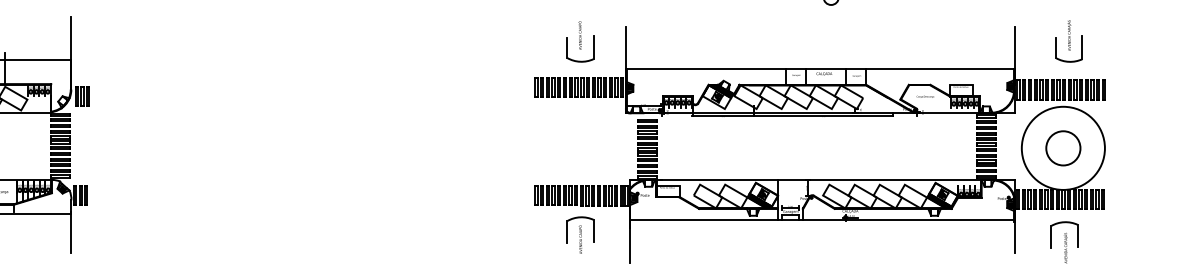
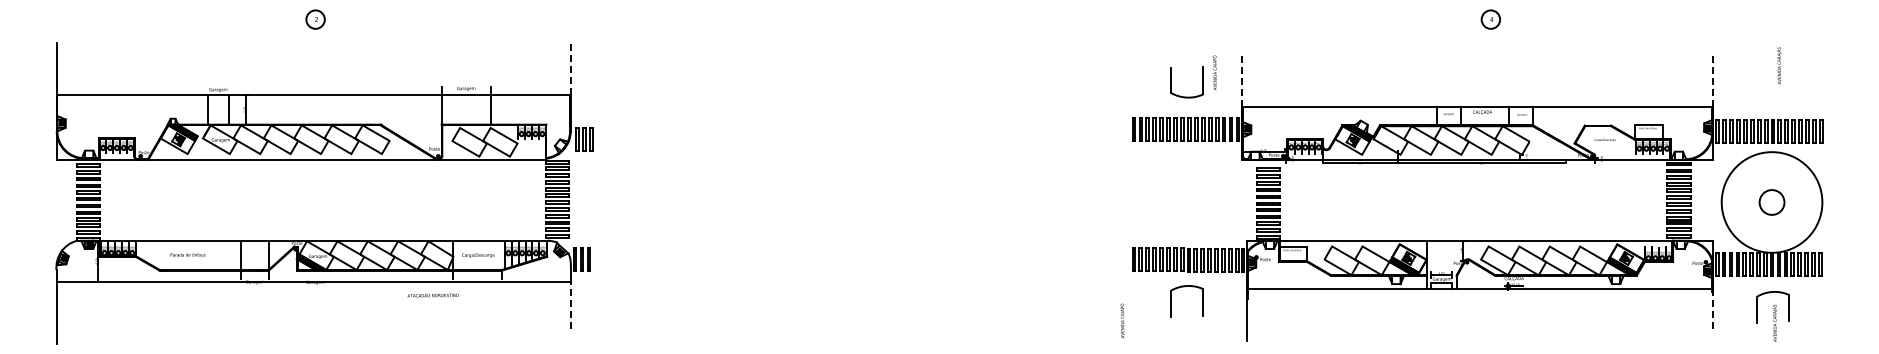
text: (579, 35) -> (1214, 72), moved
line: (71, 38) -> (570, 69), solid -> dashed
line: (626, 47) -> (1242, 80), solid -> dashed
line: (1015, 47) -> (1713, 80), solid -> dashed
part: (1068, 60) -> (1778, 96), removed
circle: (1062, 148) -> (1771, 202), size x0.6
line: (71, 232) -> (570, 304), solid -> dashed
line: (1015, 236) -> (1713, 309), solid -> dashed
text: (580, 239) -> (1122, 320), moved

